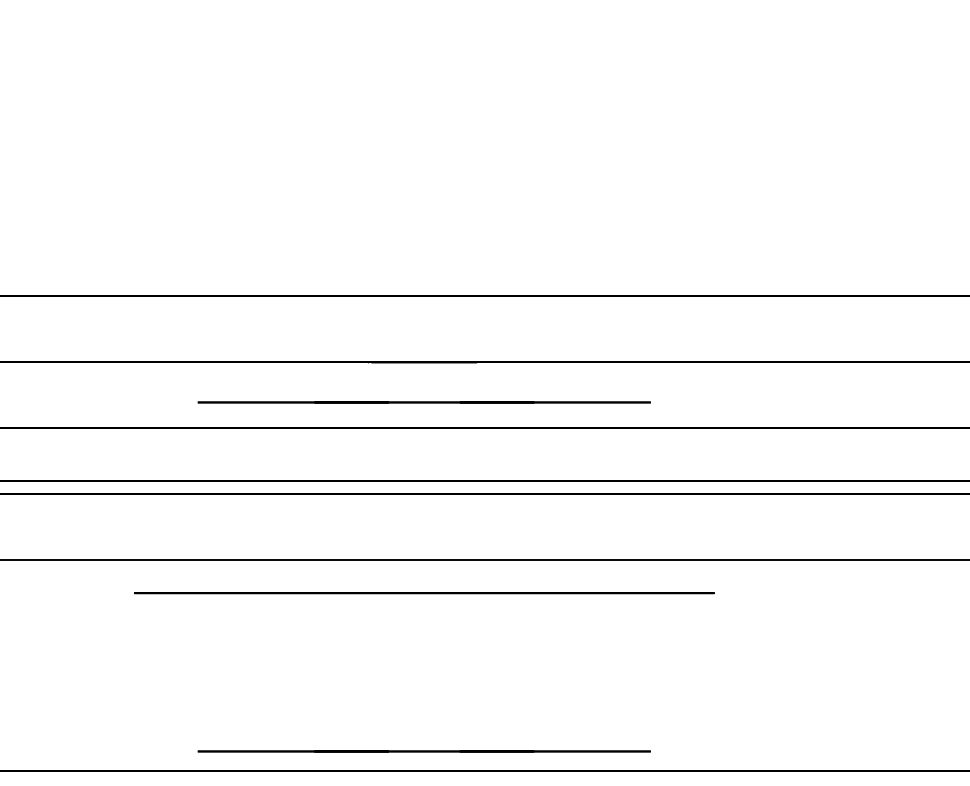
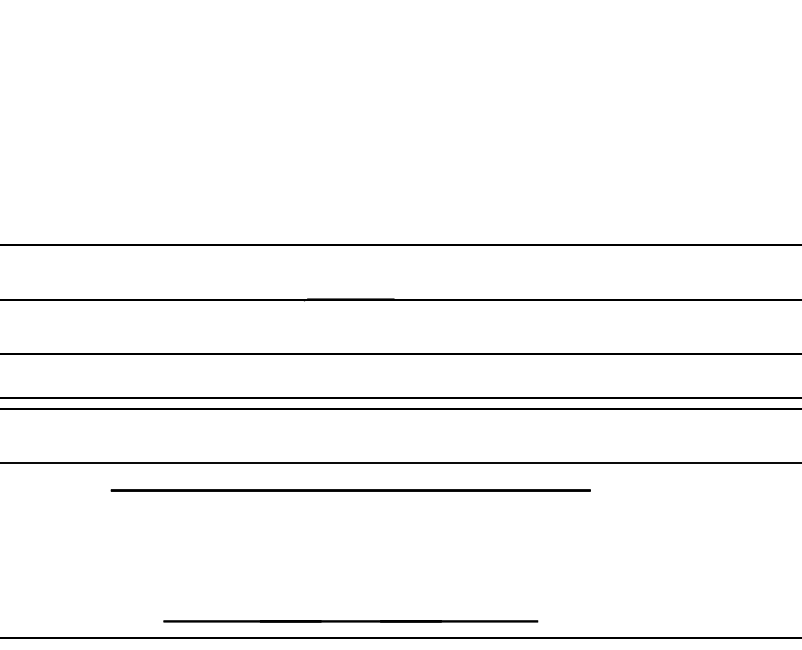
line: (423, 402) -> (350, 332), removed

